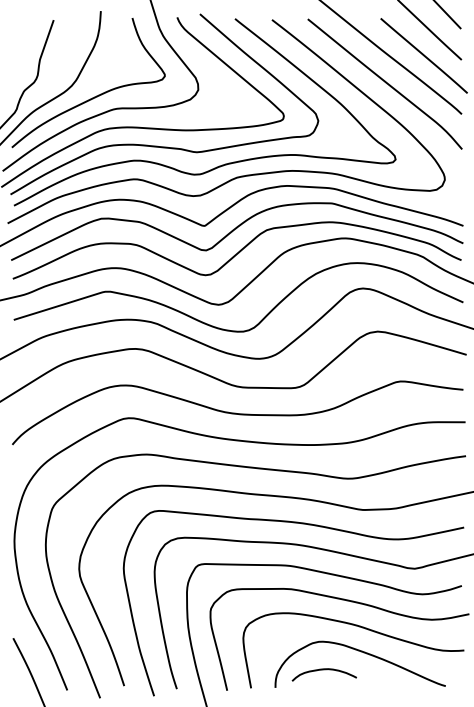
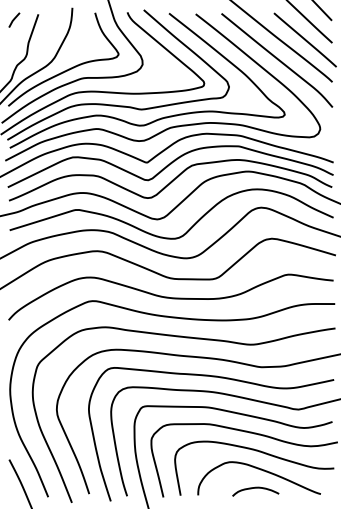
line: (20, 27) -> (14, 19), added
curve: (323, 670) -> (255, 488), moved

